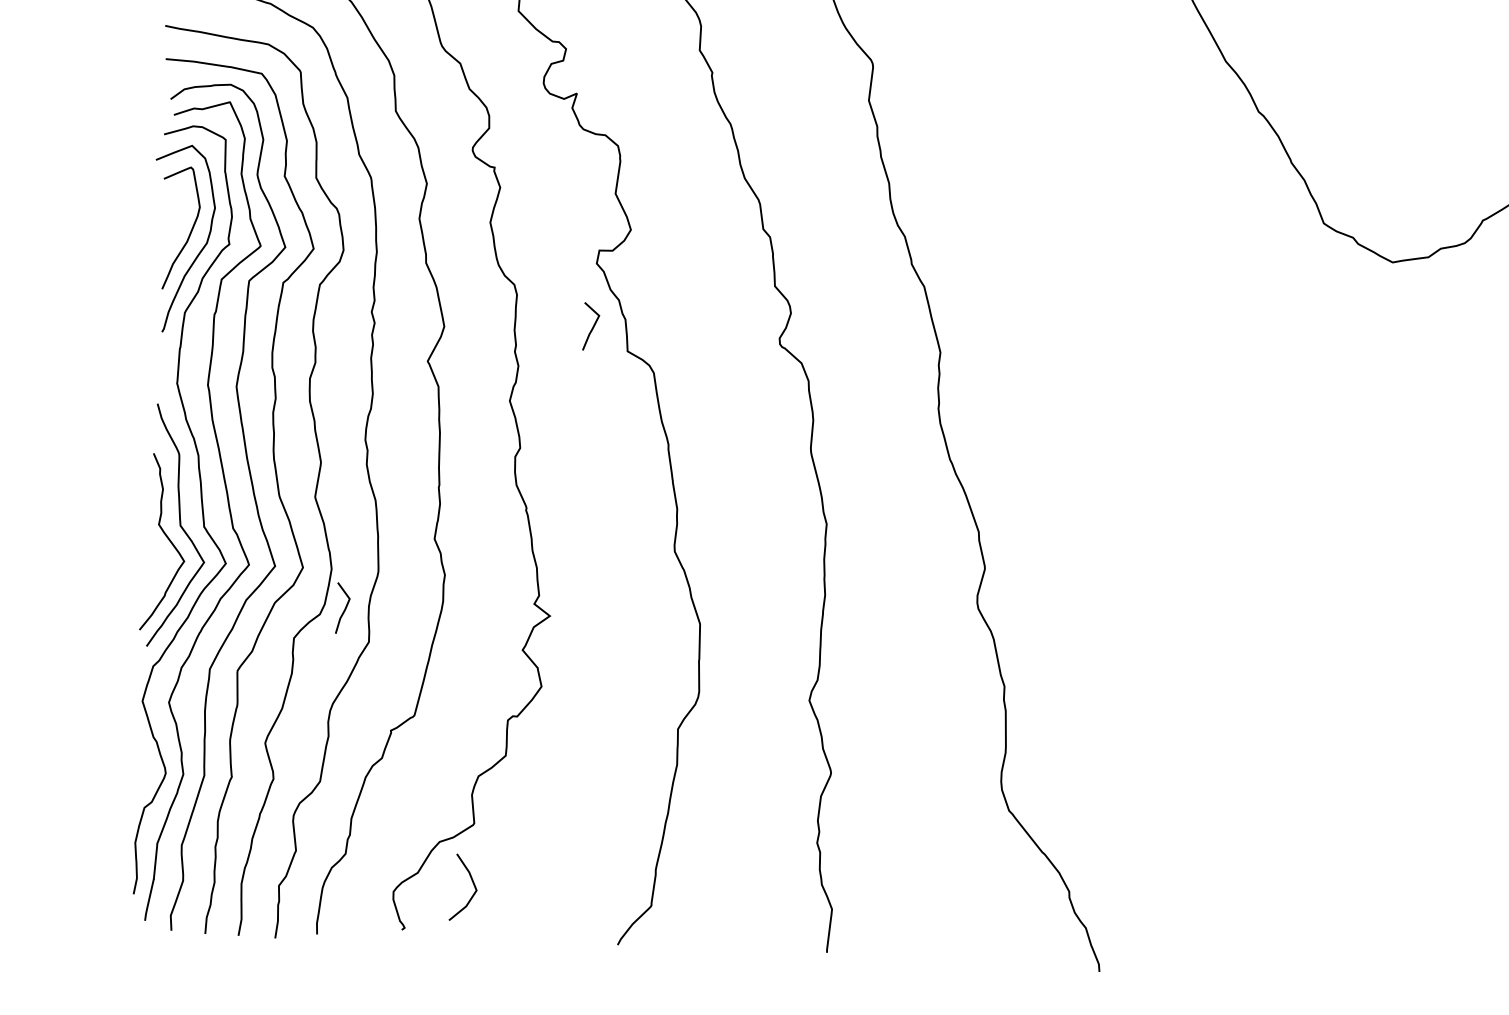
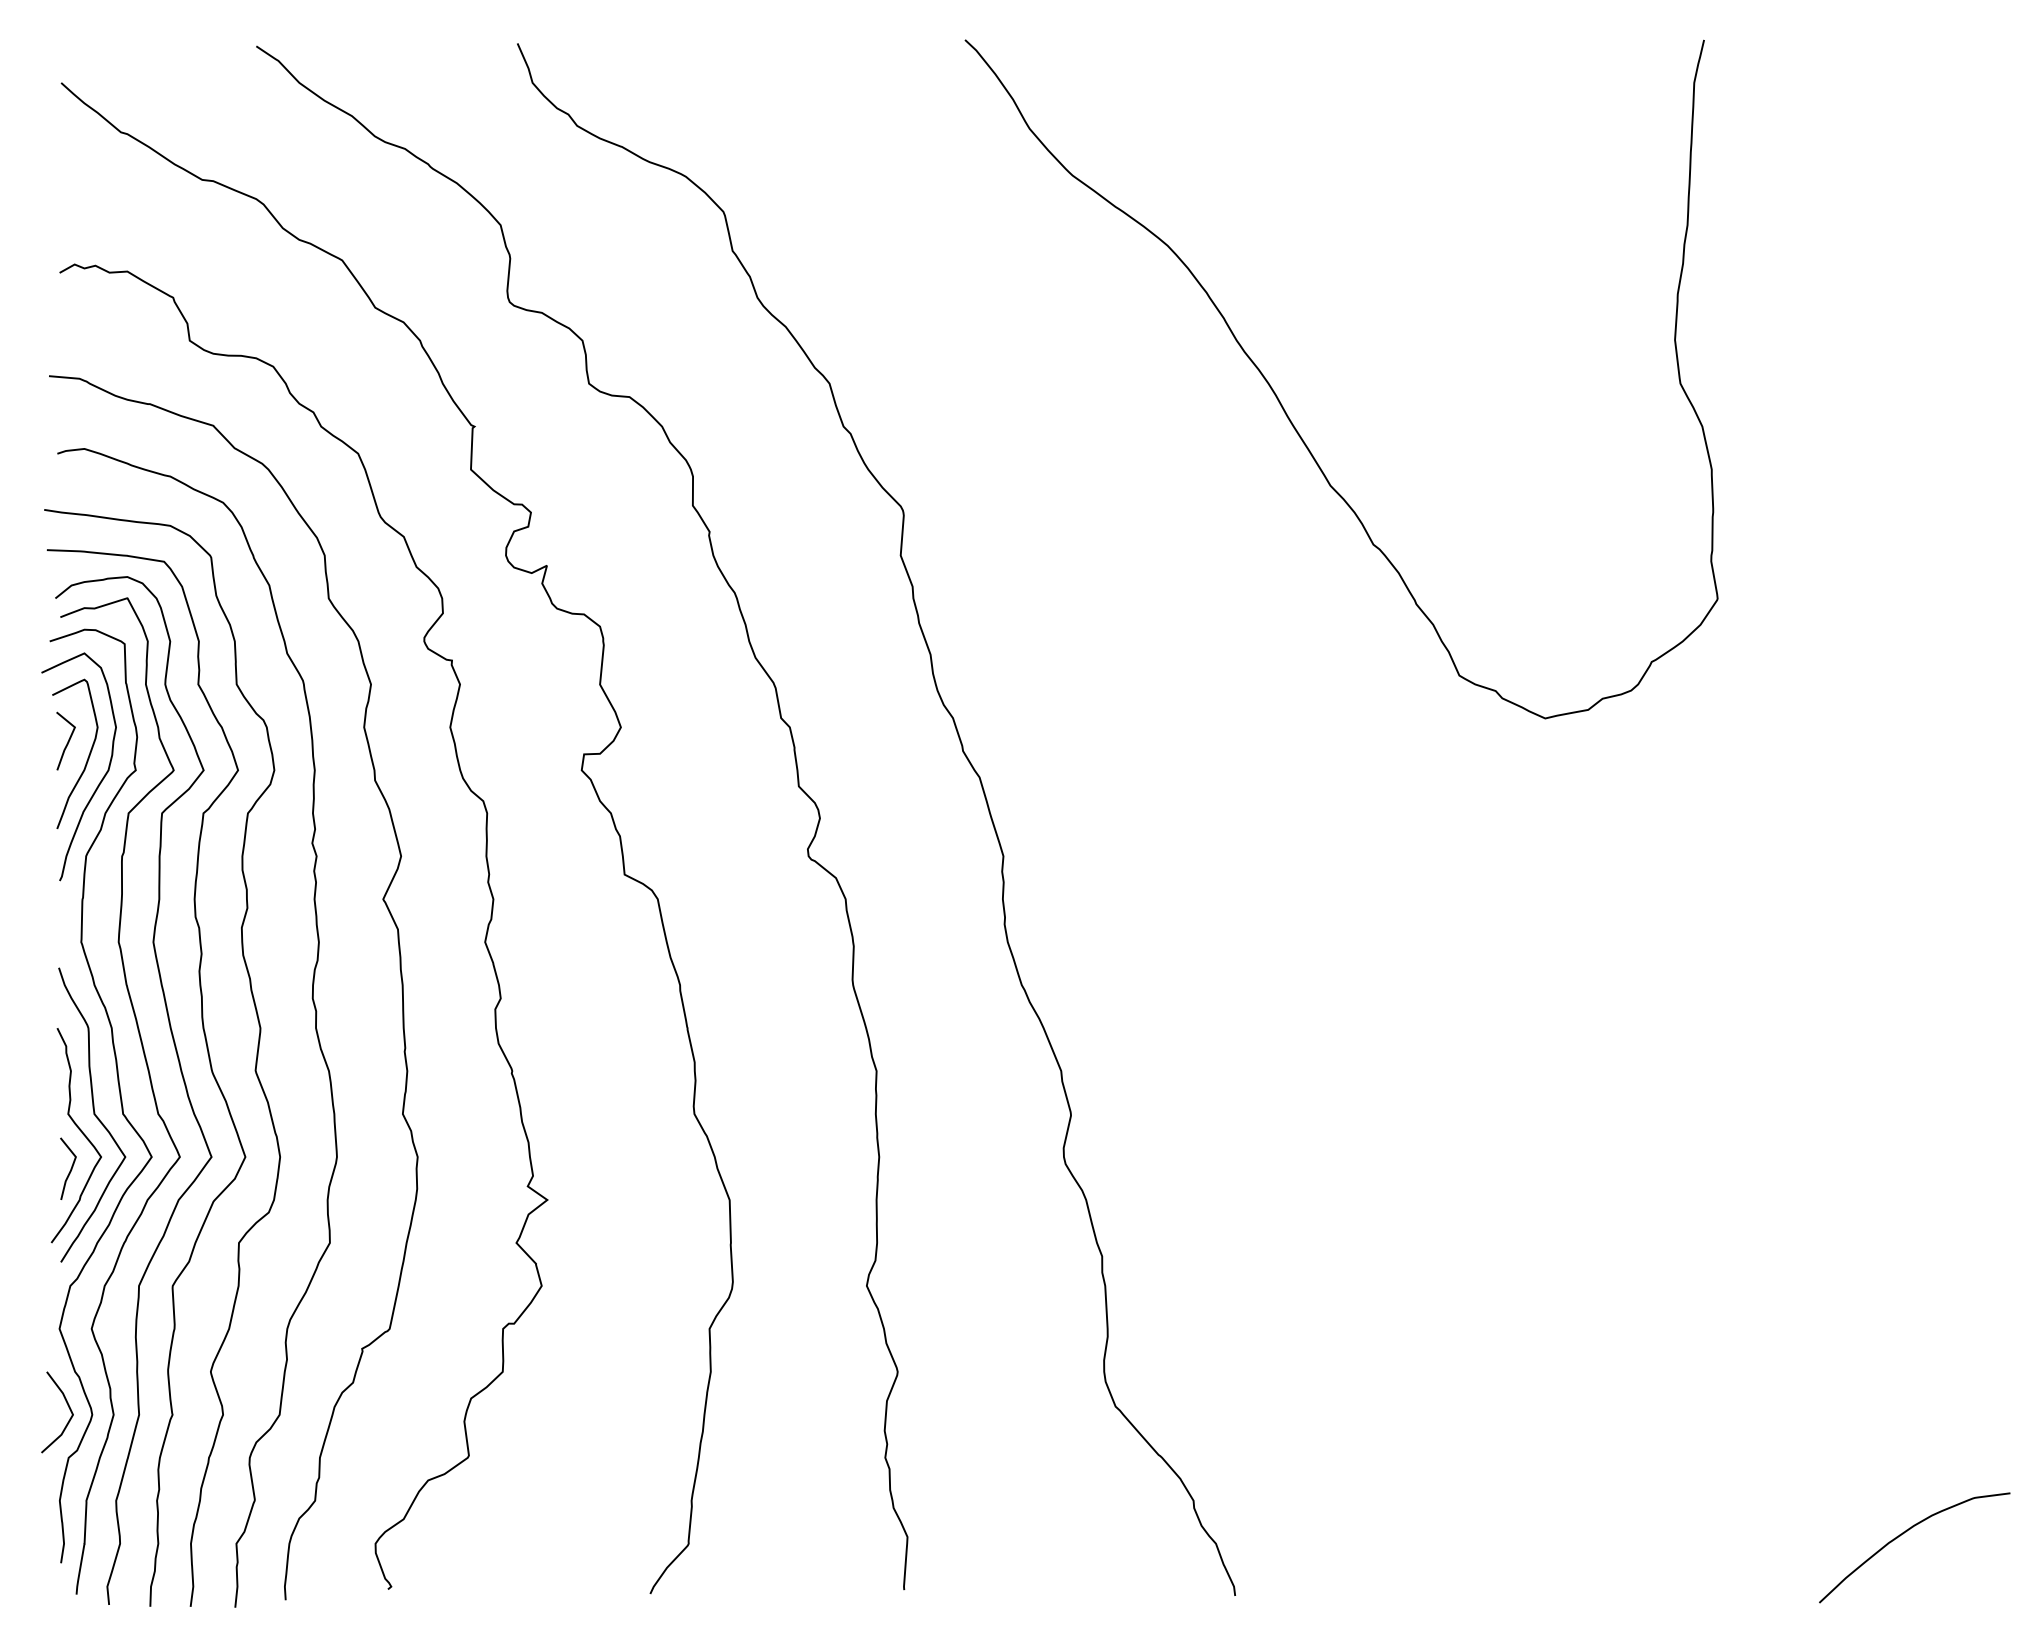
line: (592, 327) -> (67, 741), moved
line: (344, 608) -> (70, 1168), moved
curve: (473, 884) -> (68, 1407), moved

